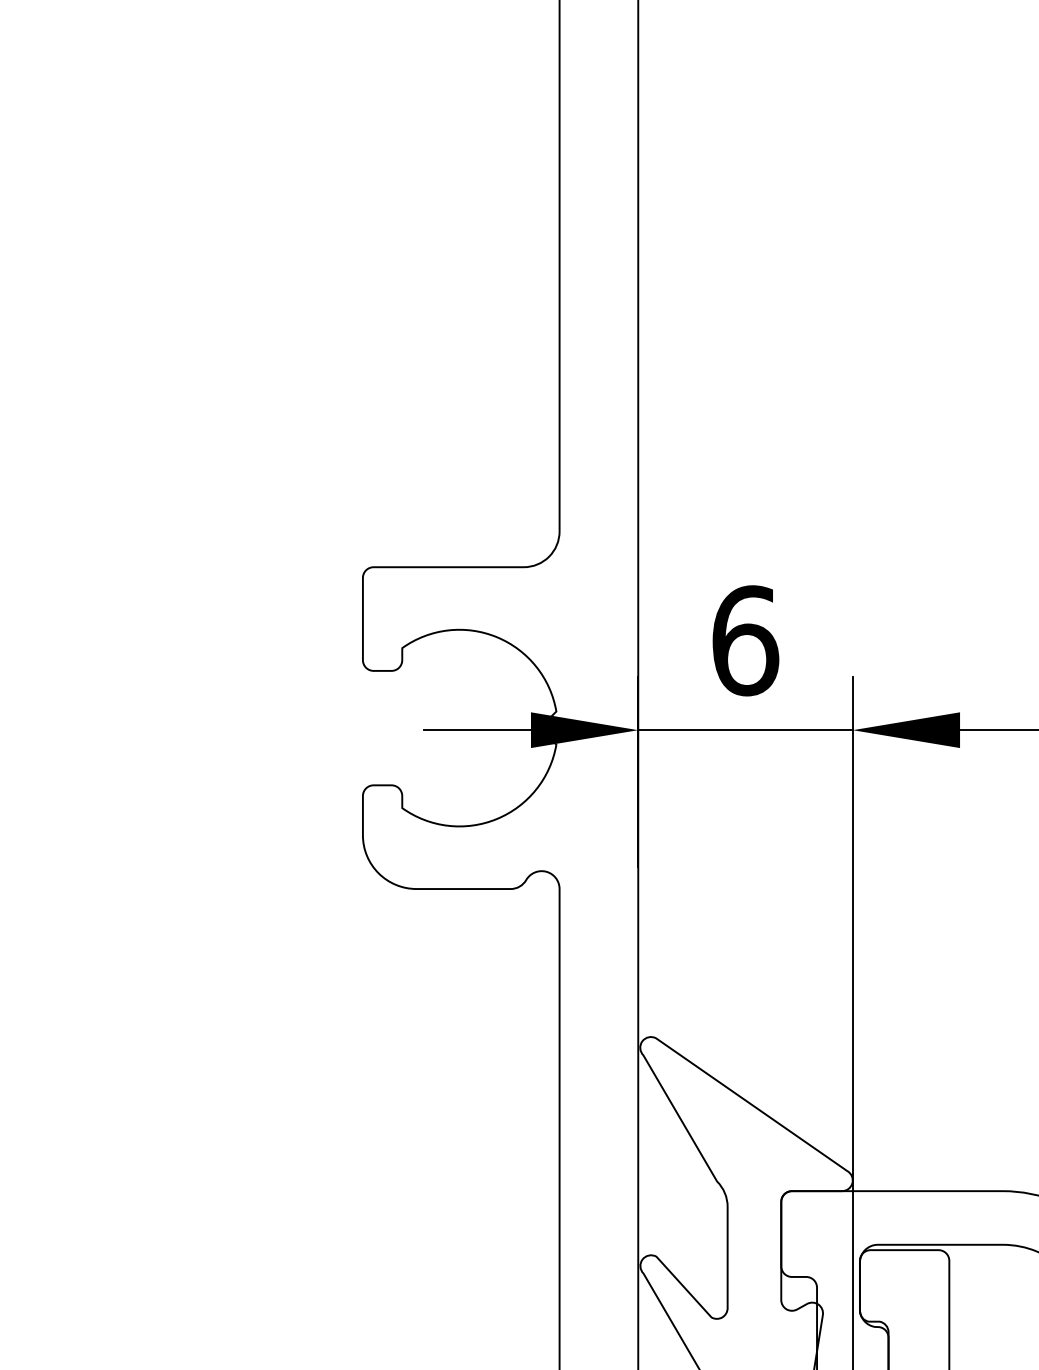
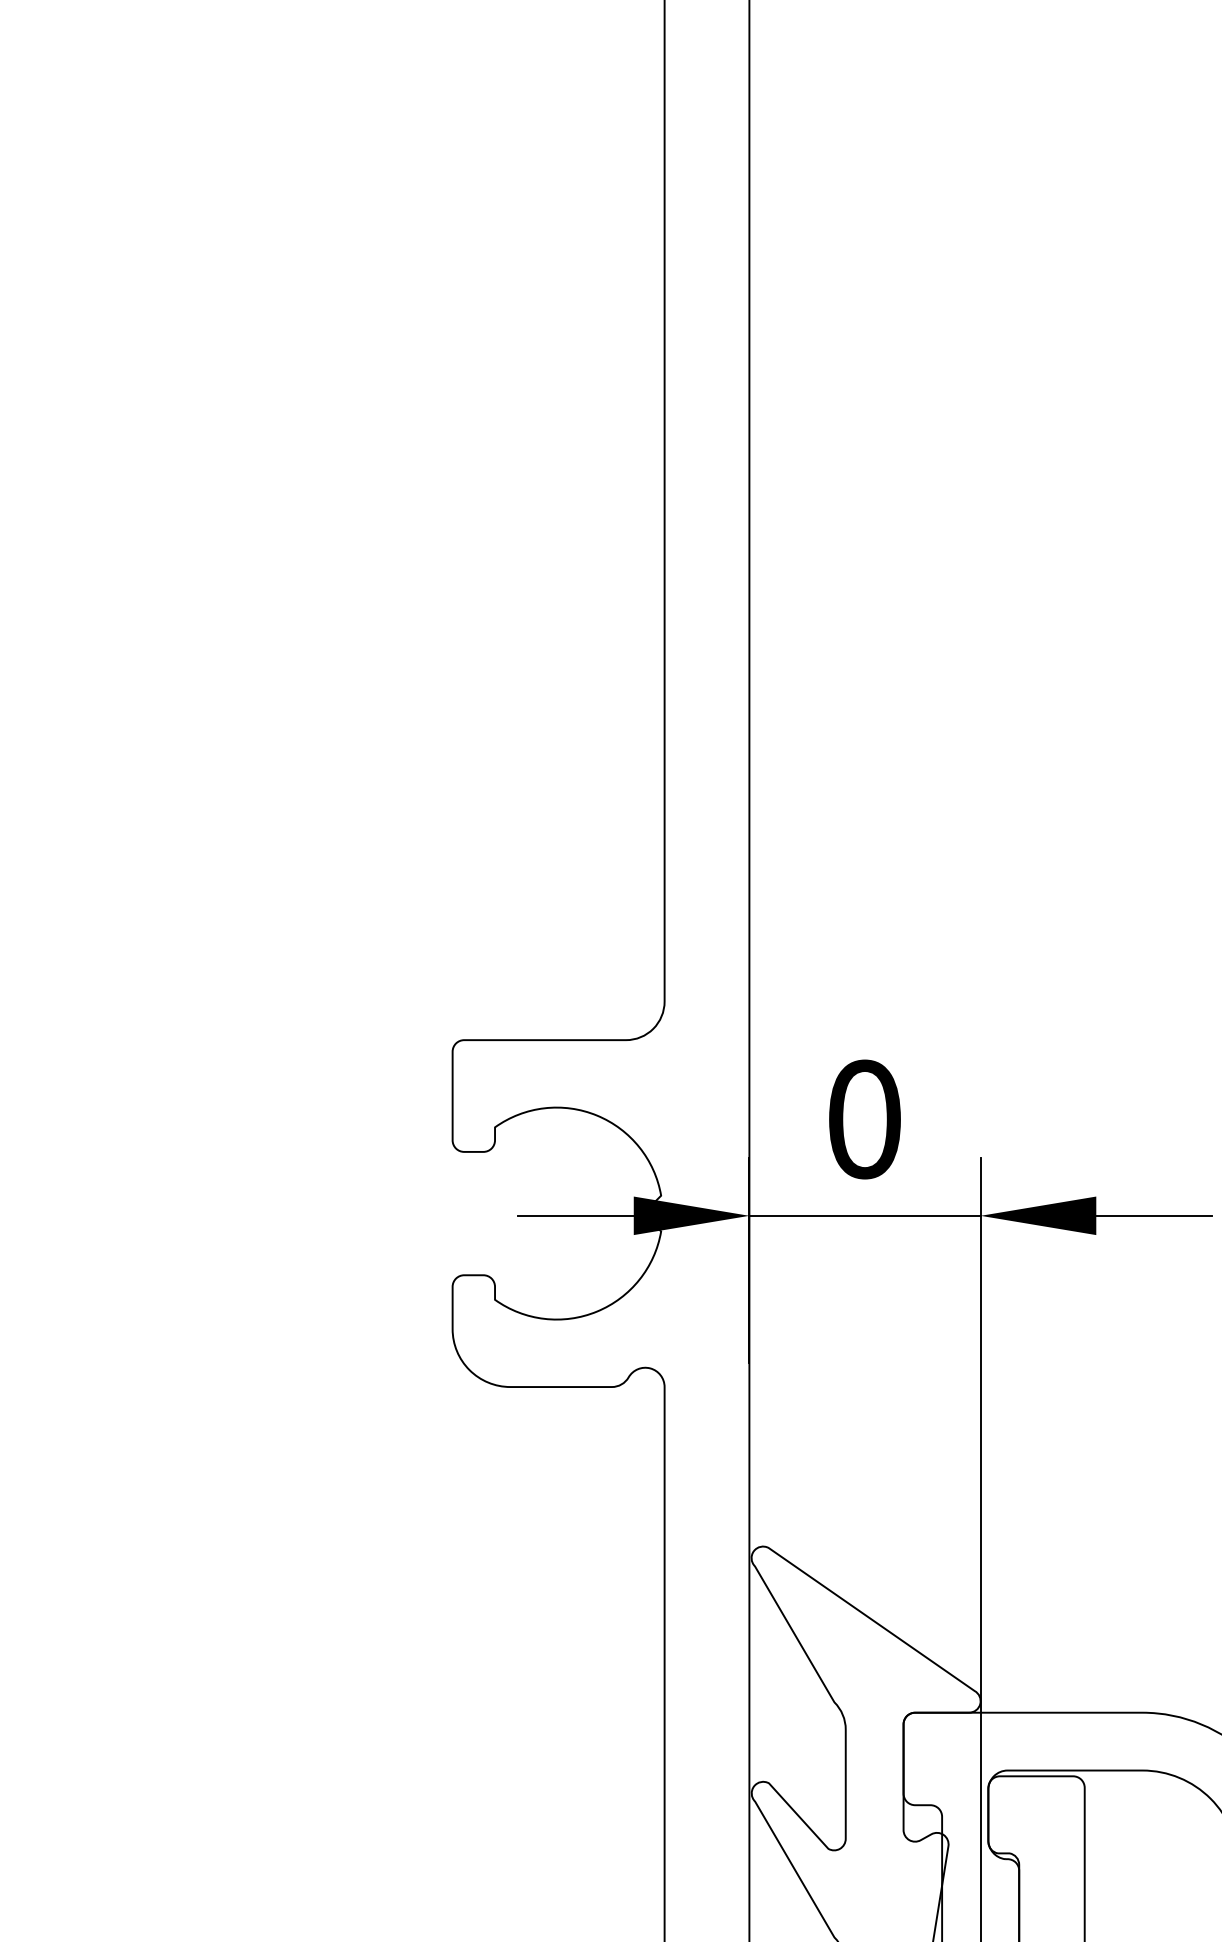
text: (745, 640) -> (865, 1119), 6 -> 0

